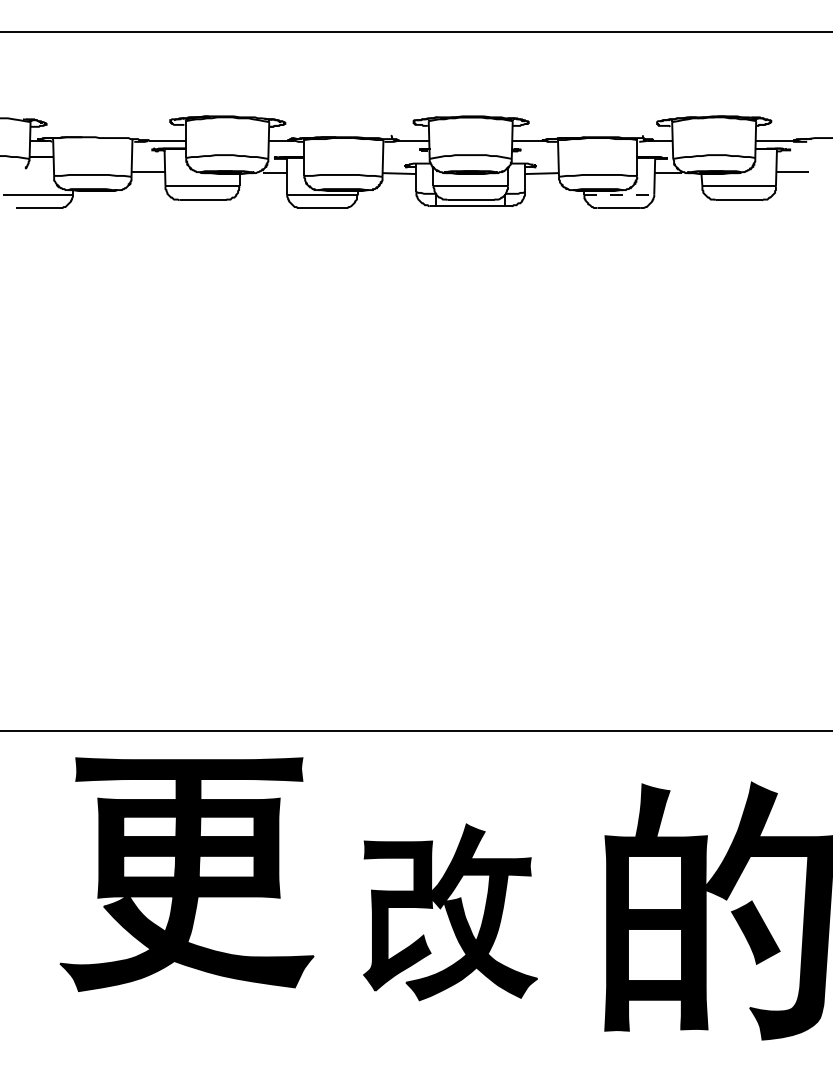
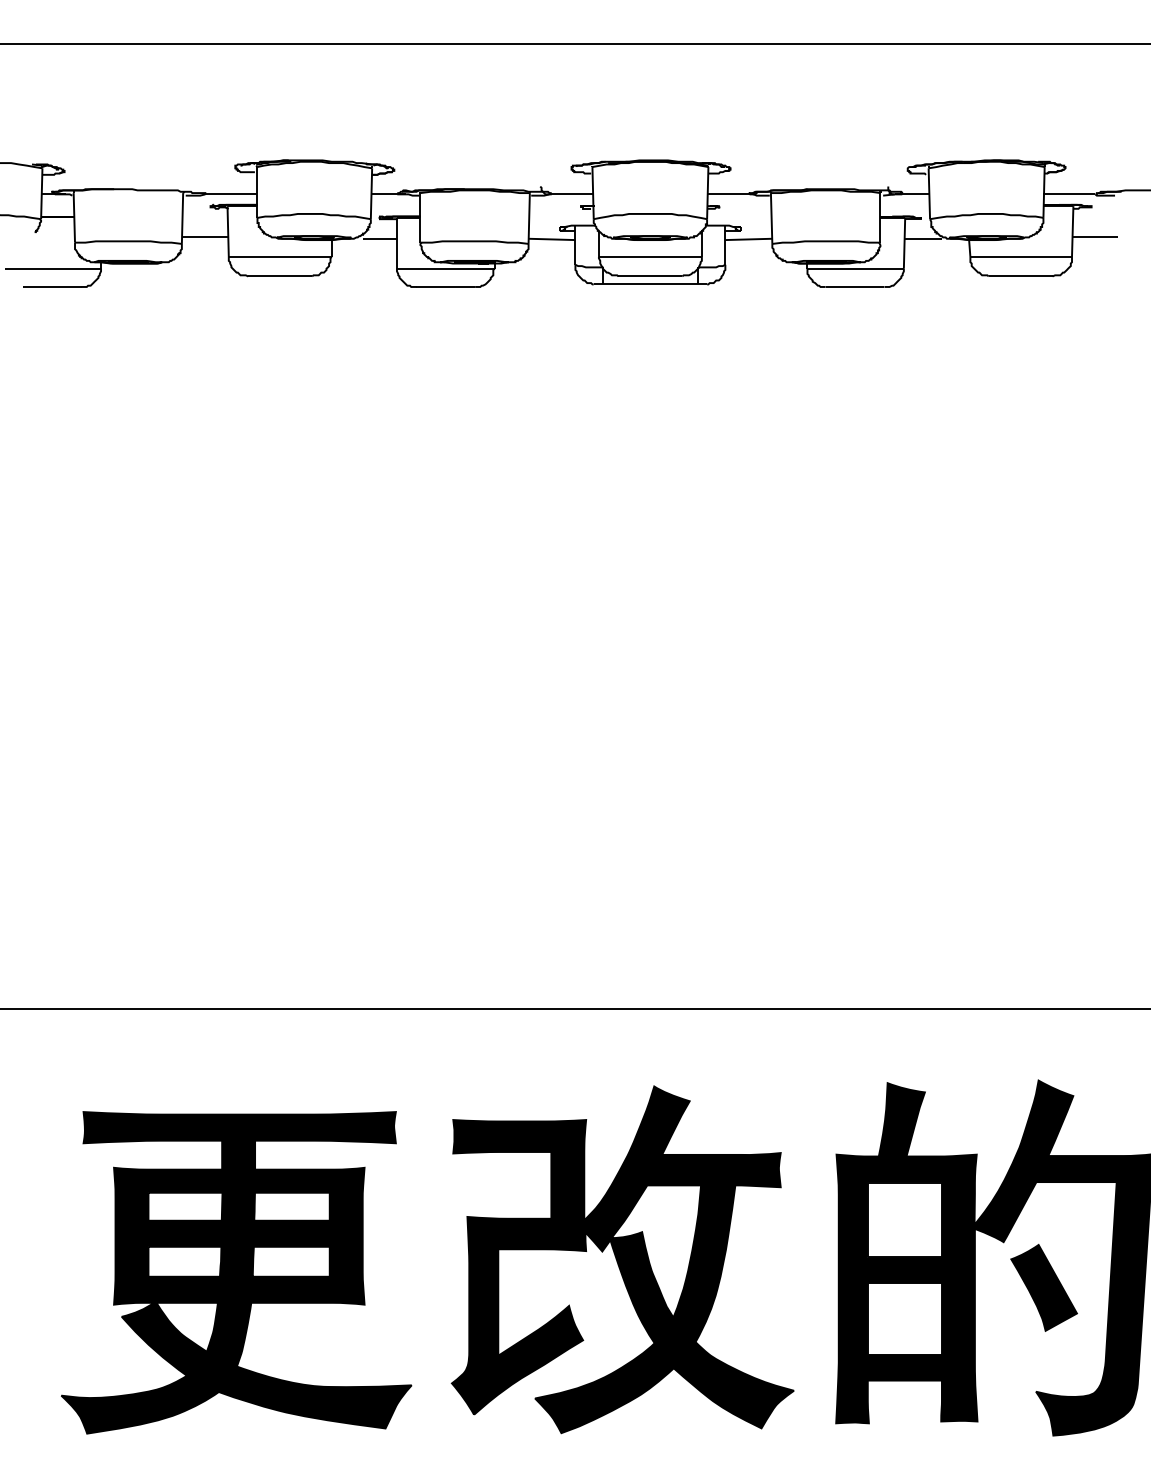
line: (619, 194) -> (856, 268), dashed -> solid
part: (186, 874) -> (236, 1272), moved
part: (450, 912) -> (622, 1259), size x1.43

